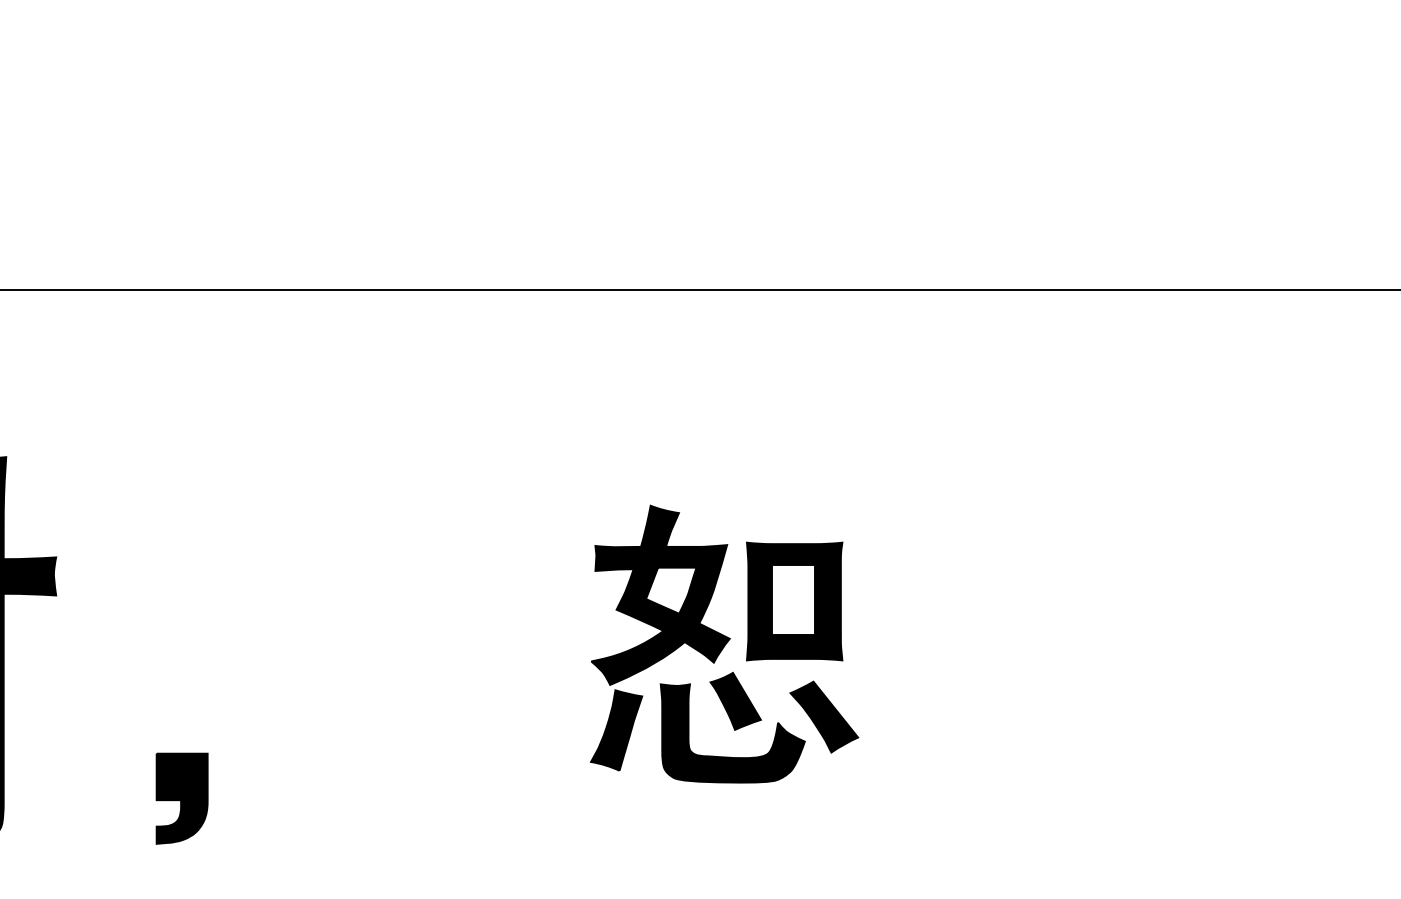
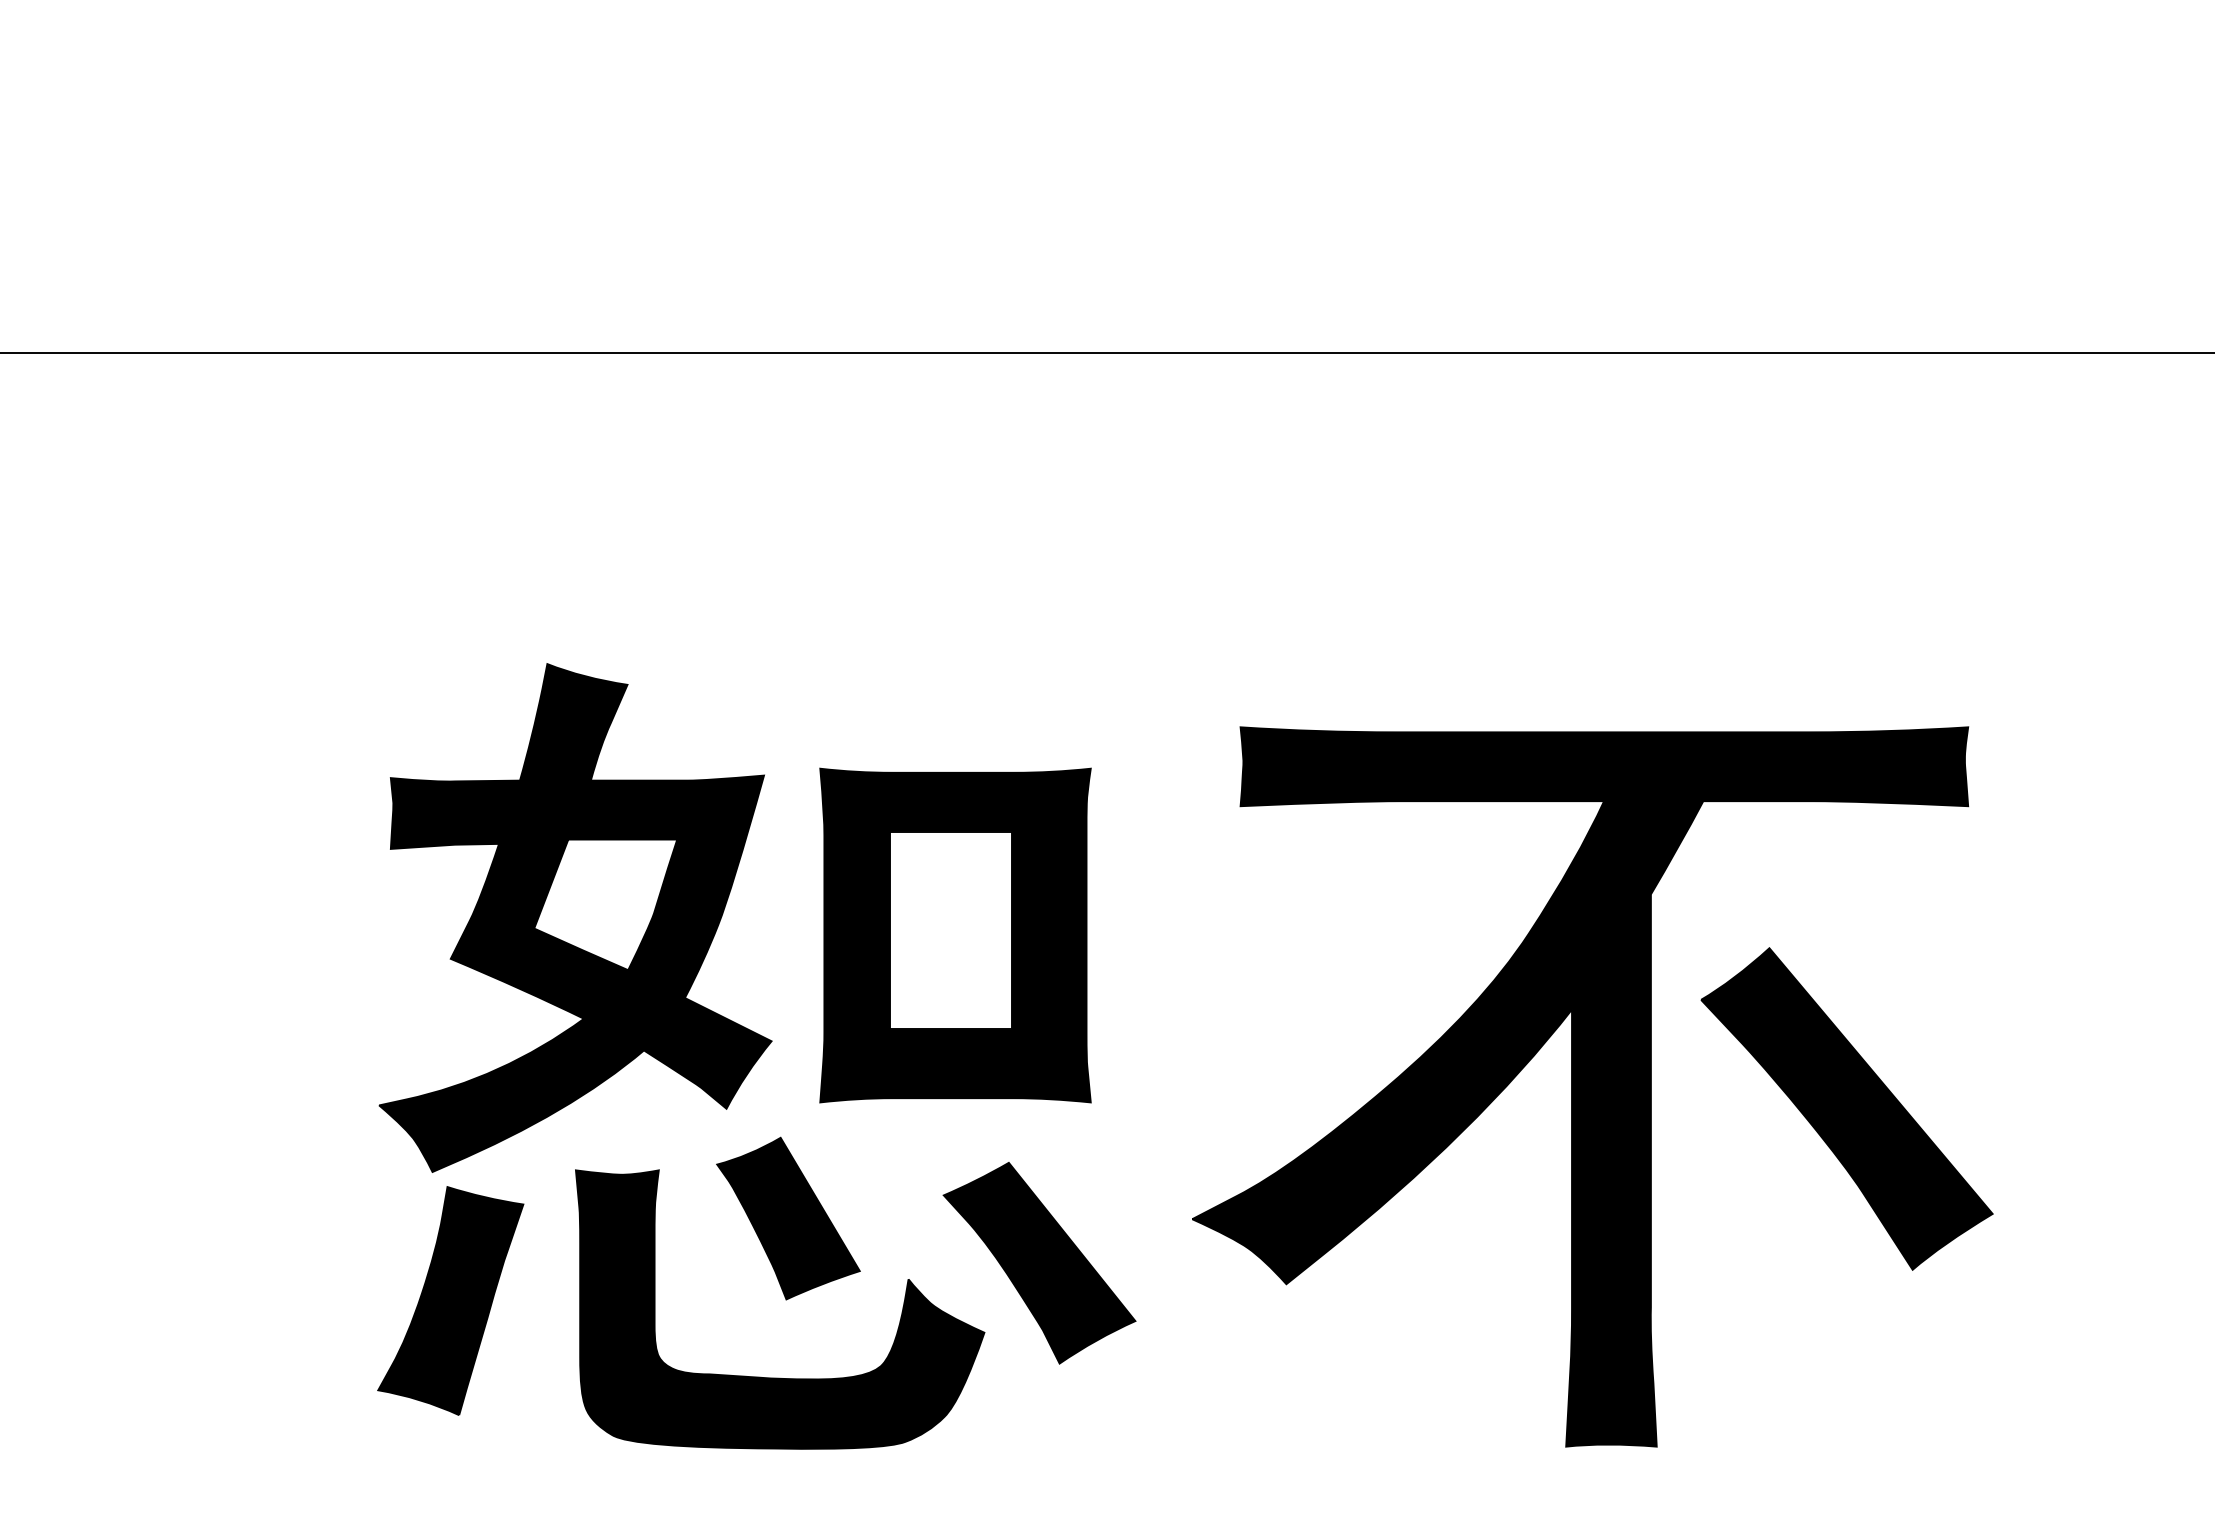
part: (724, 643) -> (756, 1054), size x1.43
part: (1145, 659) -> (1592, 1086), added

